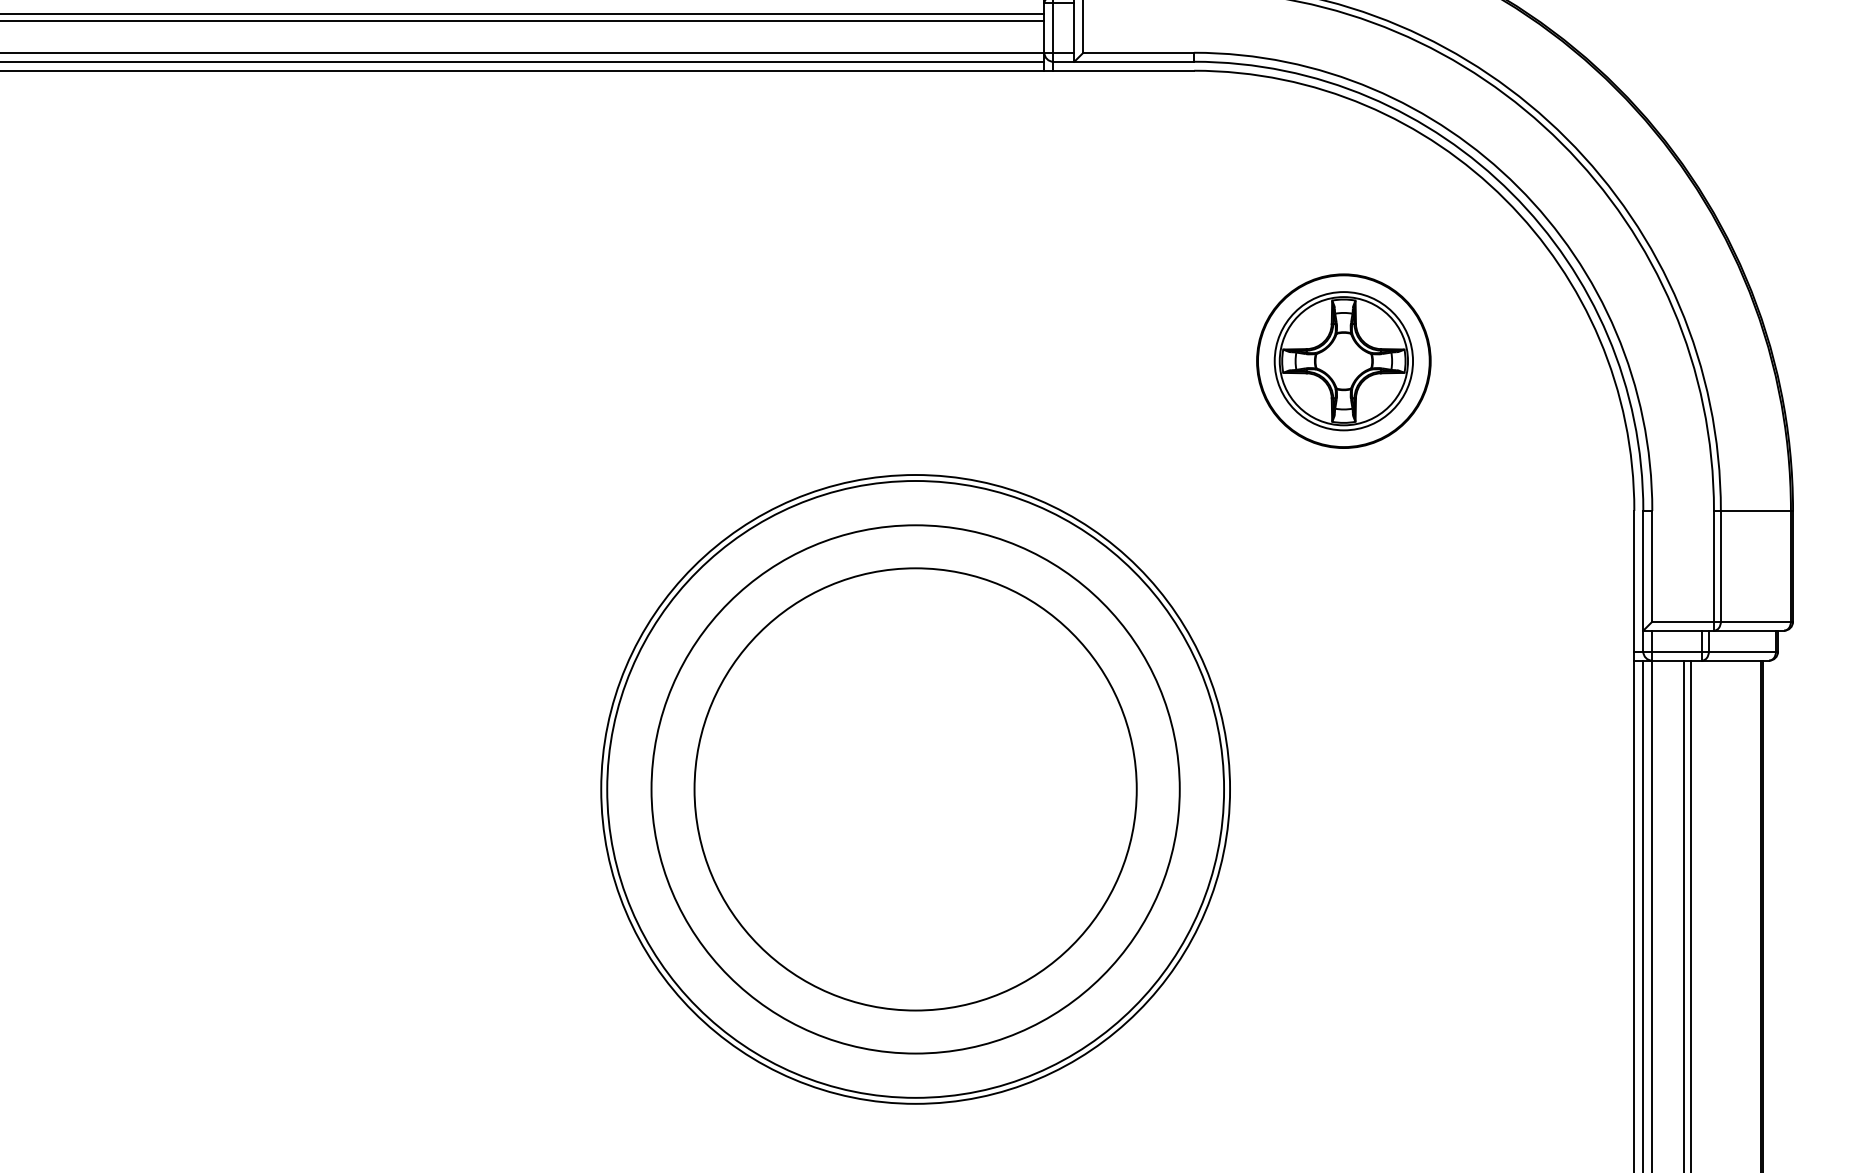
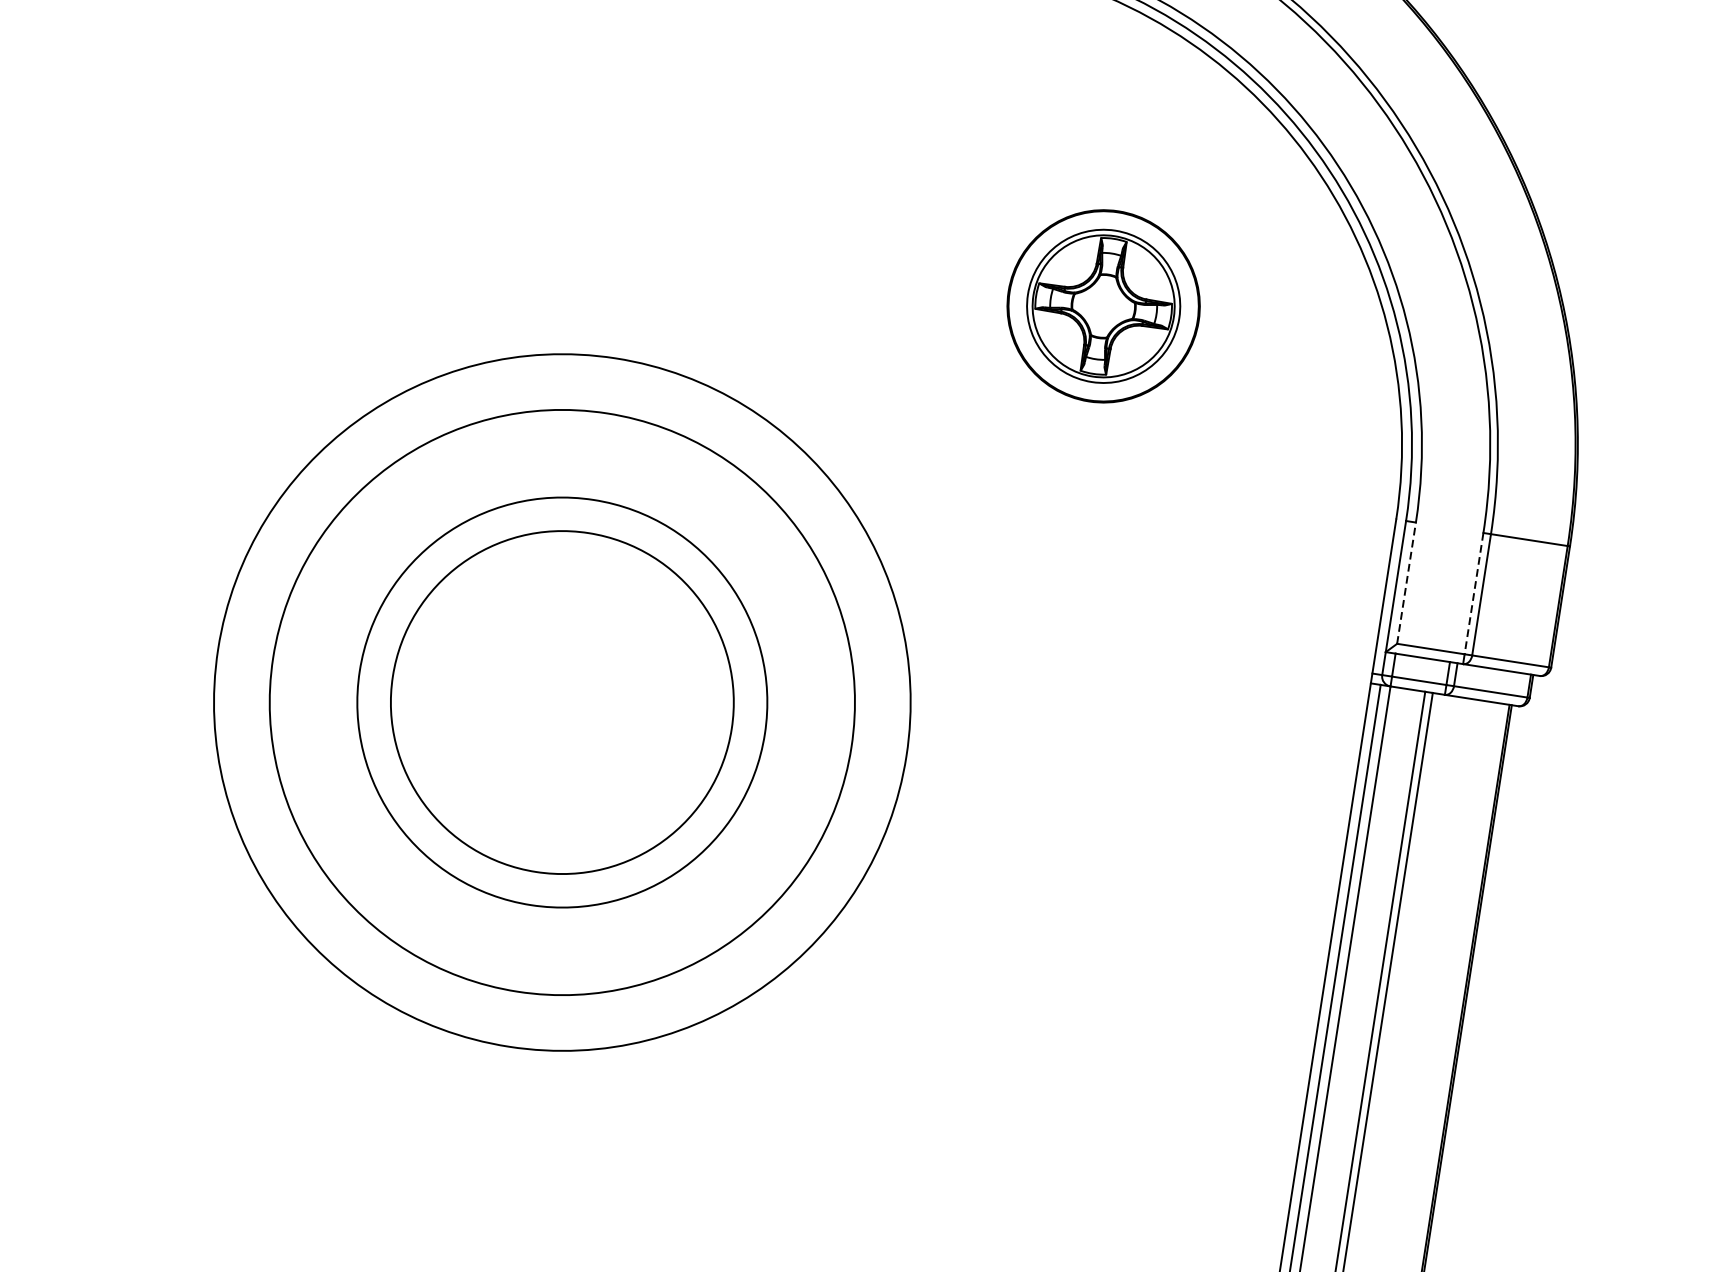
line: (1652, 565) -> (1406, 582), solid -> dashed
line: (1713, 566) -> (1473, 593), solid -> dashed
circle: (915, 789) -> (562, 702), size x0.6
circle: (915, 789) -> (562, 702), size x0.7

